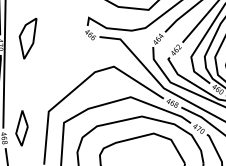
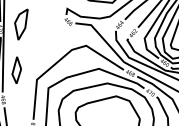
part: (21, 127) -> (16, 69), moved

